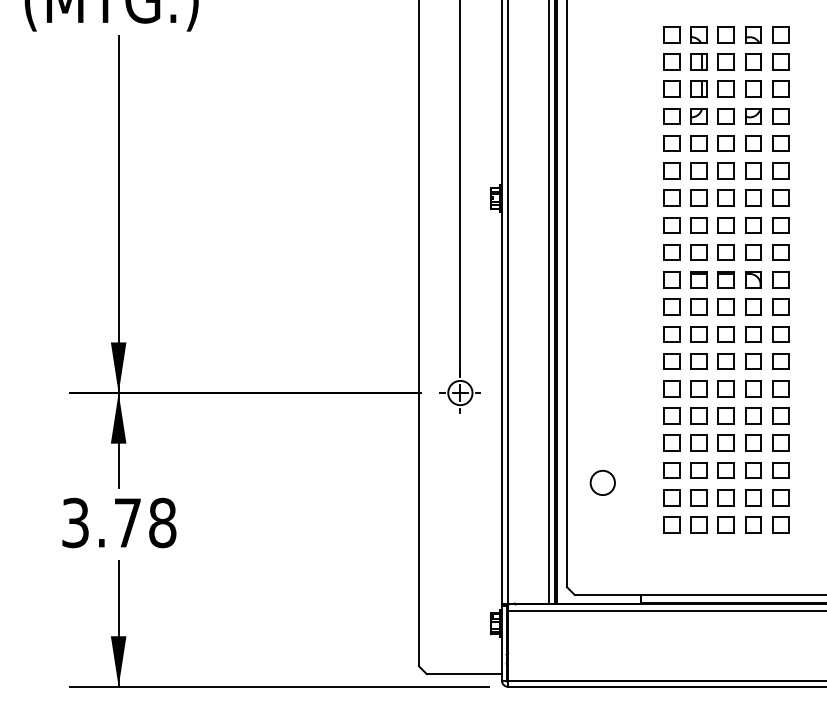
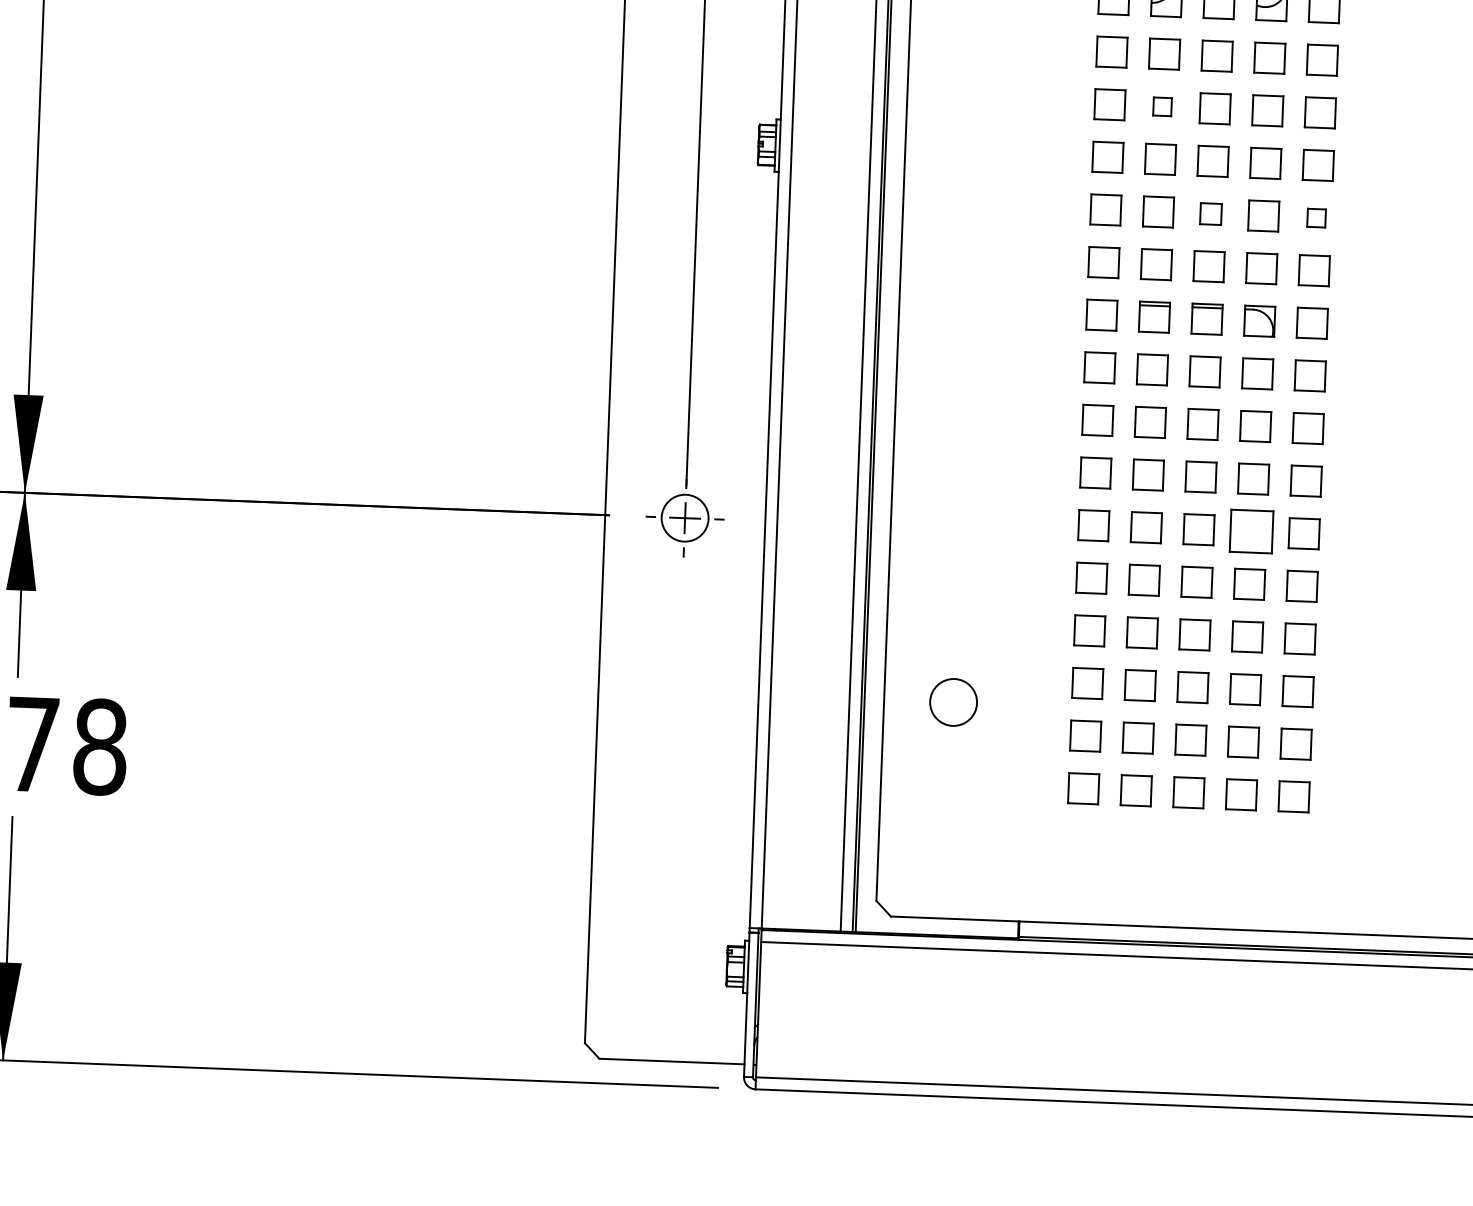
part: (698, 170) -> (1161, 105), size x0.6
part: (725, 225) -> (1209, 214), size x0.7
part: (780, 225) -> (1315, 218), size x0.6
part: (753, 388) -> (1251, 531), size x1.4

